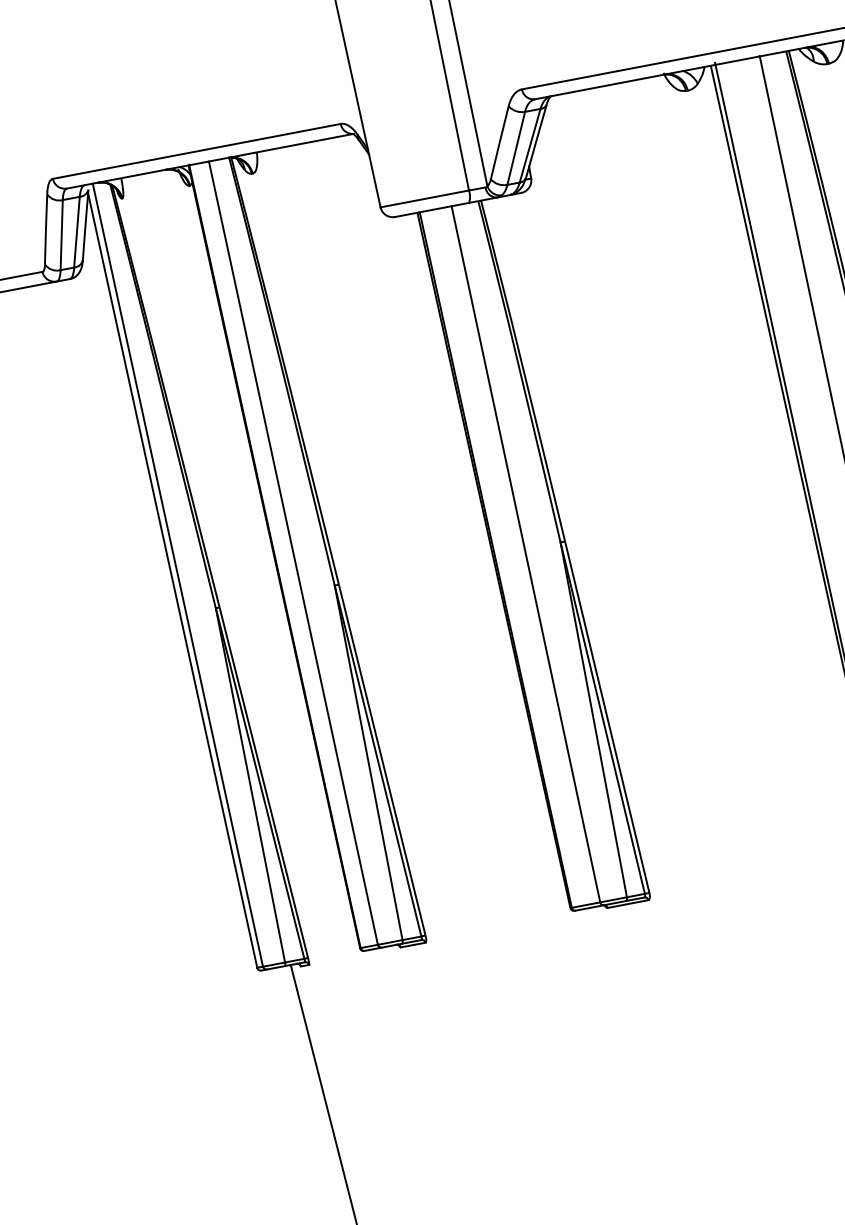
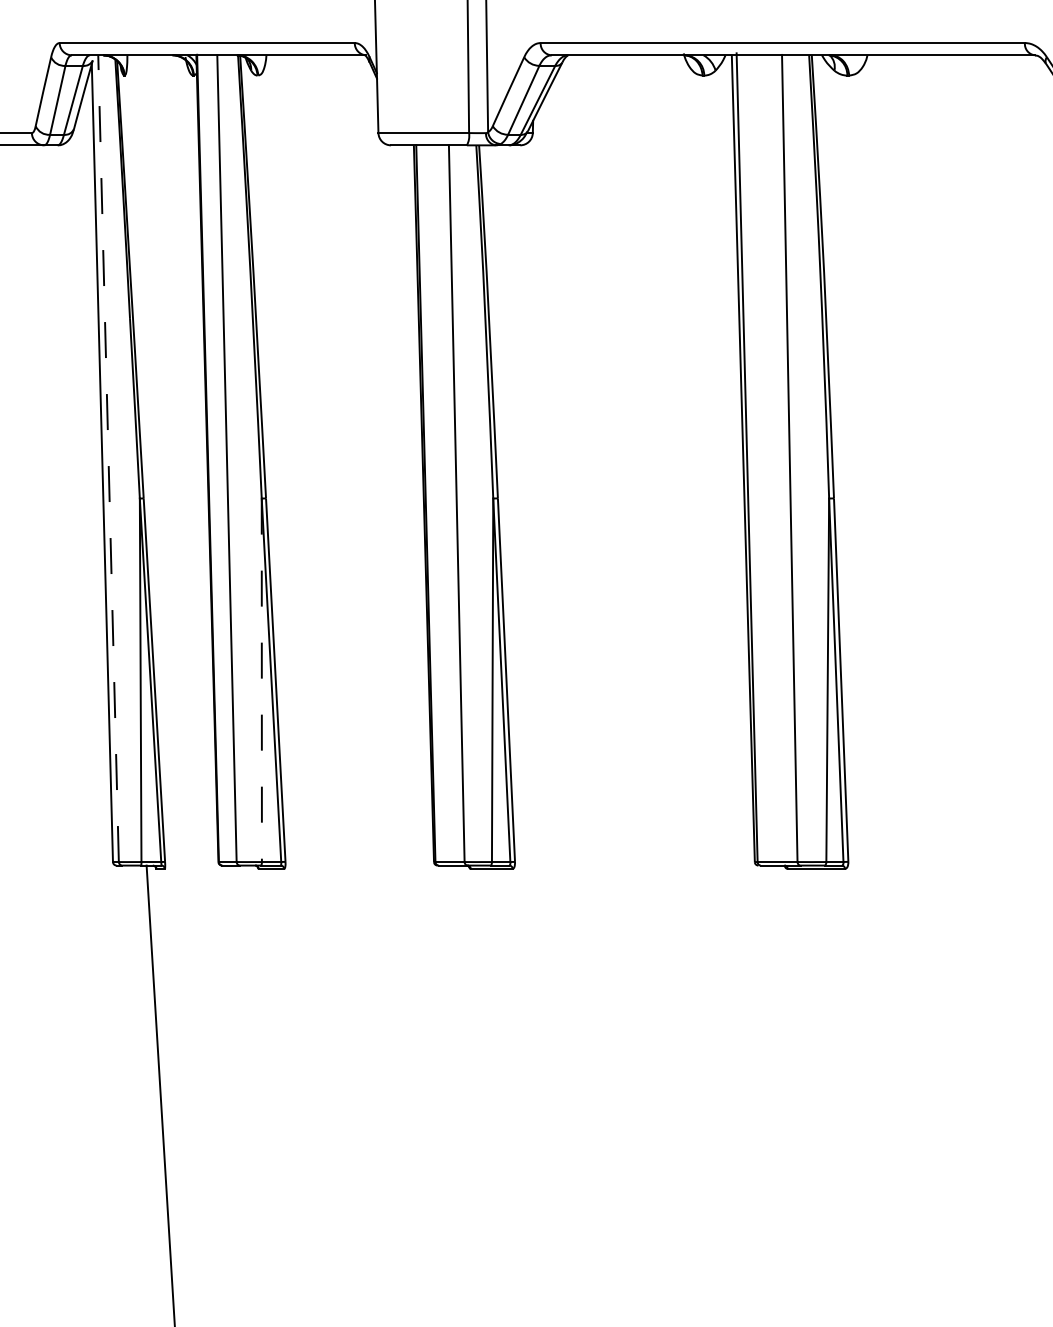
line: (177, 575) -> (108, 458), solid -> dashed
line: (368, 763) -> (261, 680), solid -> dashed

